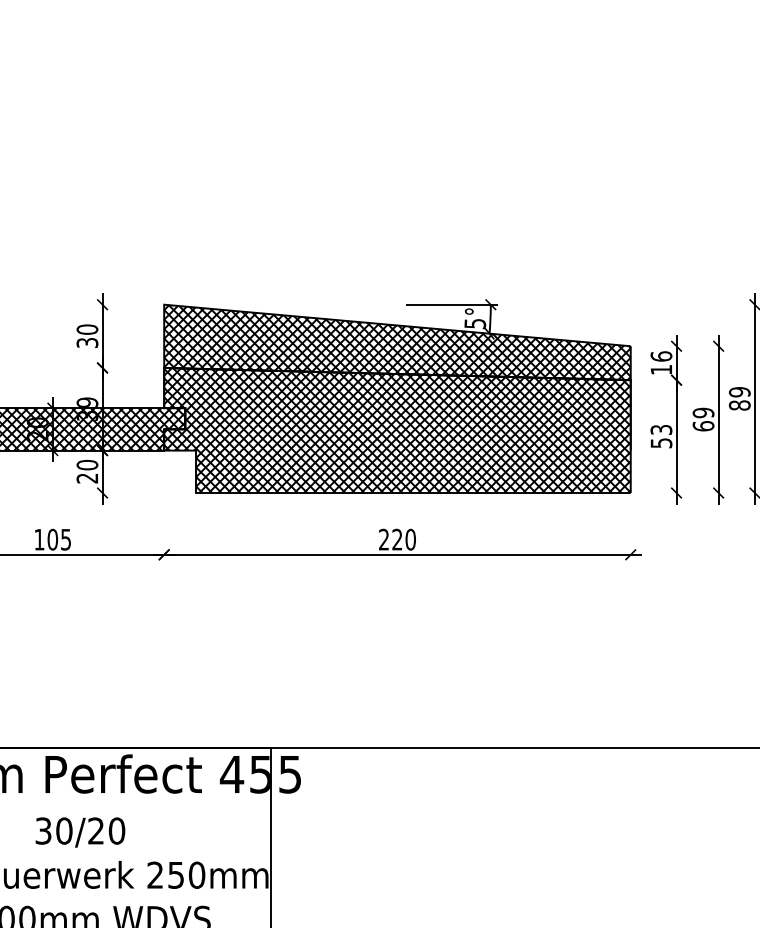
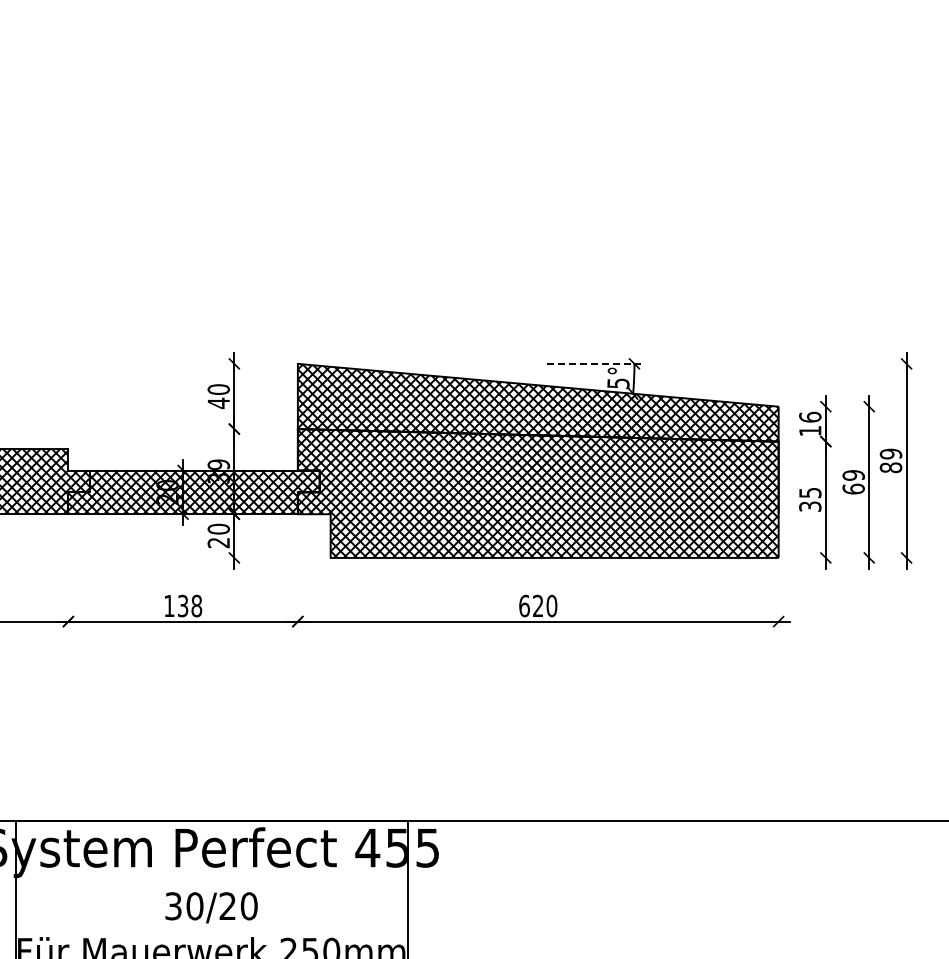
line: (452, 304) -> (594, 363), solid -> dashed
text: (87, 343) -> (218, 403), 30 -> 40
text: (660, 436) -> (809, 499), 53 -> 35
text: (59, 539) -> (189, 605), 105 -> 138
text: (384, 539) -> (524, 605), 220 -> 620

